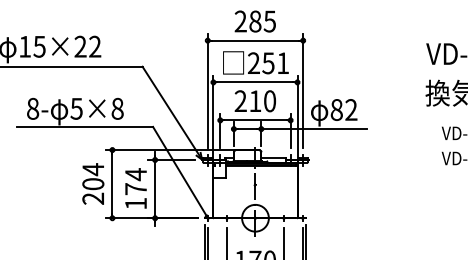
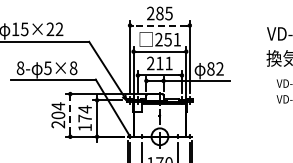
line: (254, 40) -> (159, 25), solid -> dashed
text: (269, 101) -> (168, 63), 210 -> 211
line: (112, 184) -> (70, 115), solid -> dashed

